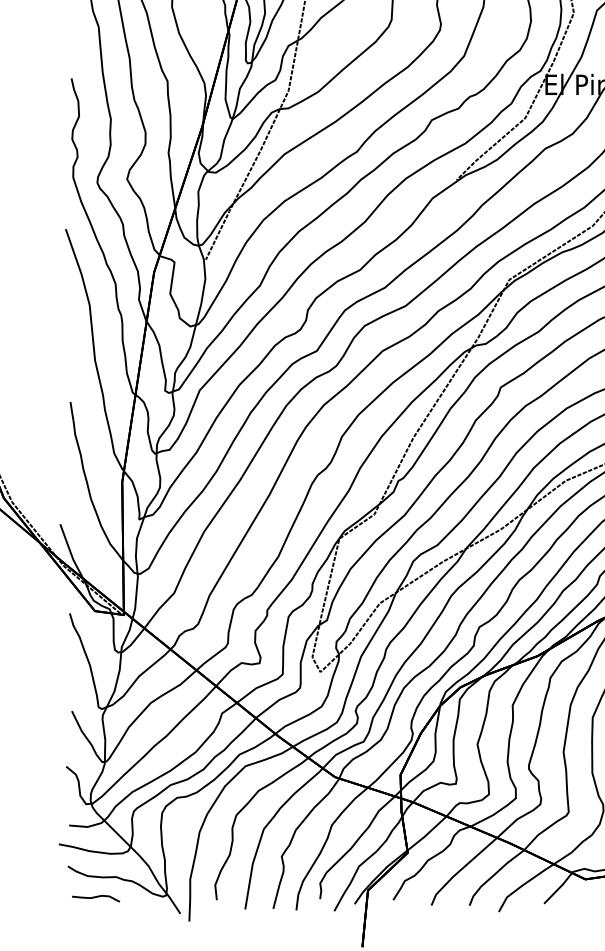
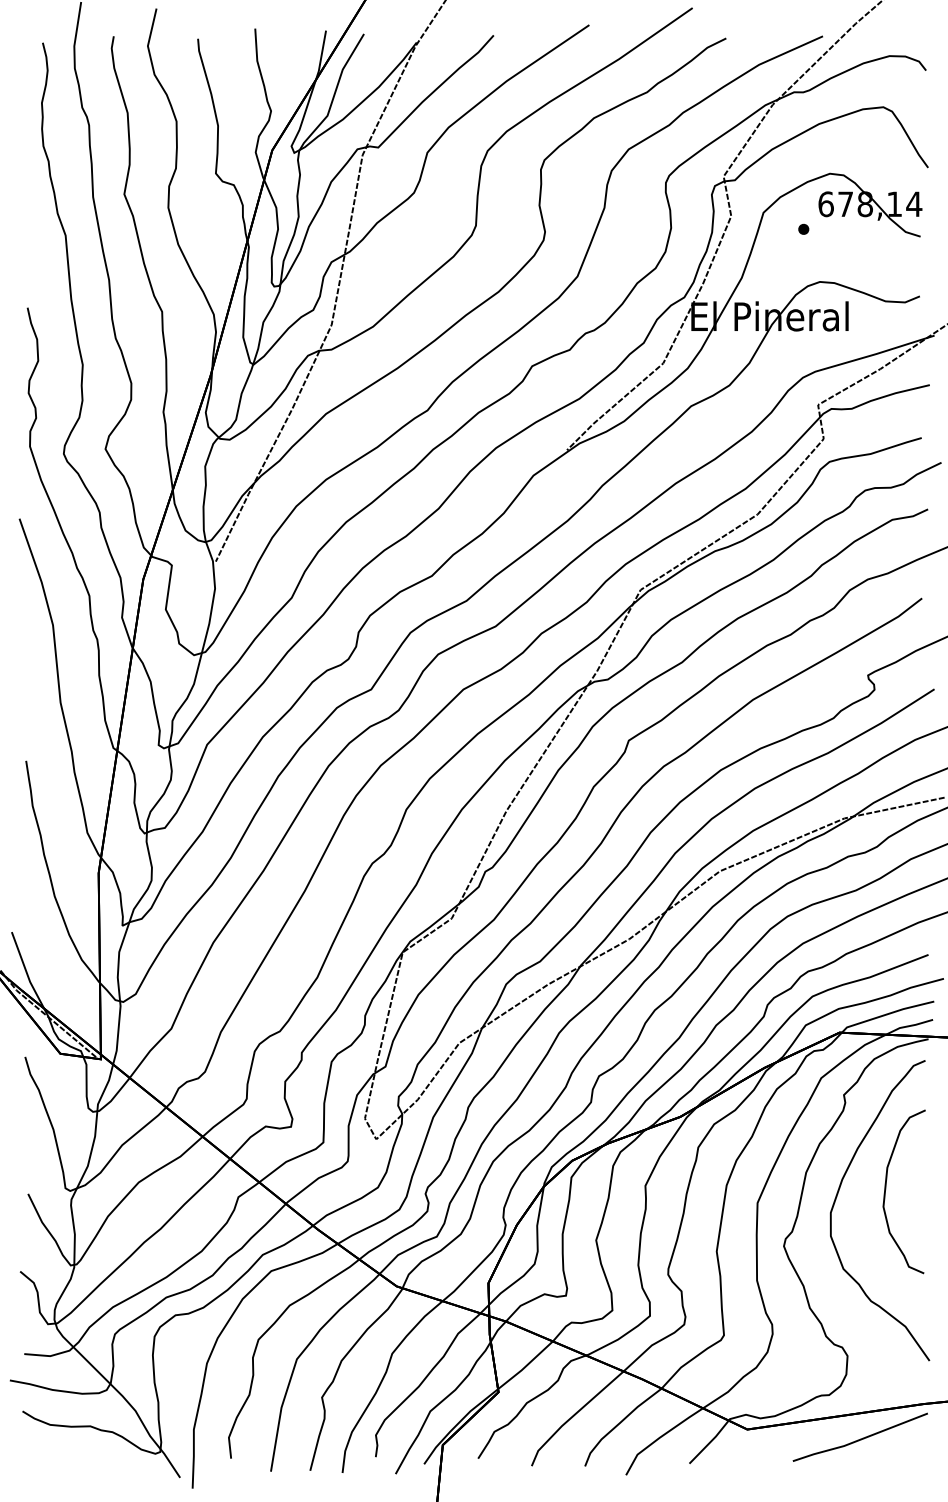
curve: (95, 897) -> (61, 1455), removed

